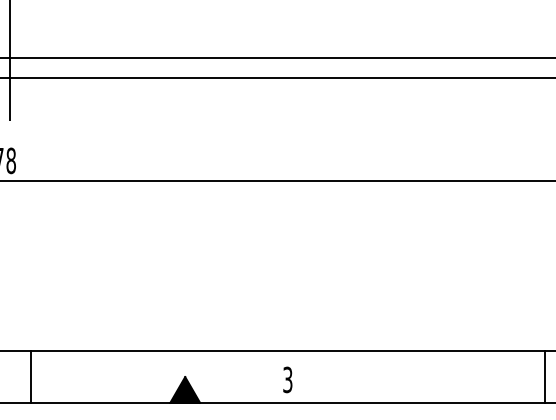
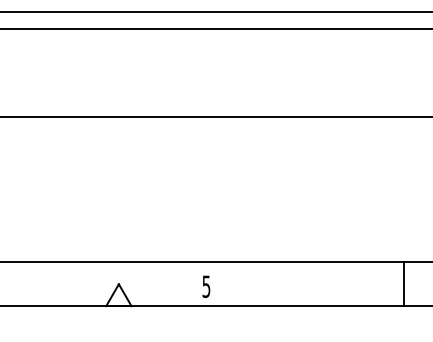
line: (545, 376) -> (404, 283), moved
text: (287, 379) -> (206, 286), 3 -> 5
fill: (185, 389) -> (119, 294), removed

